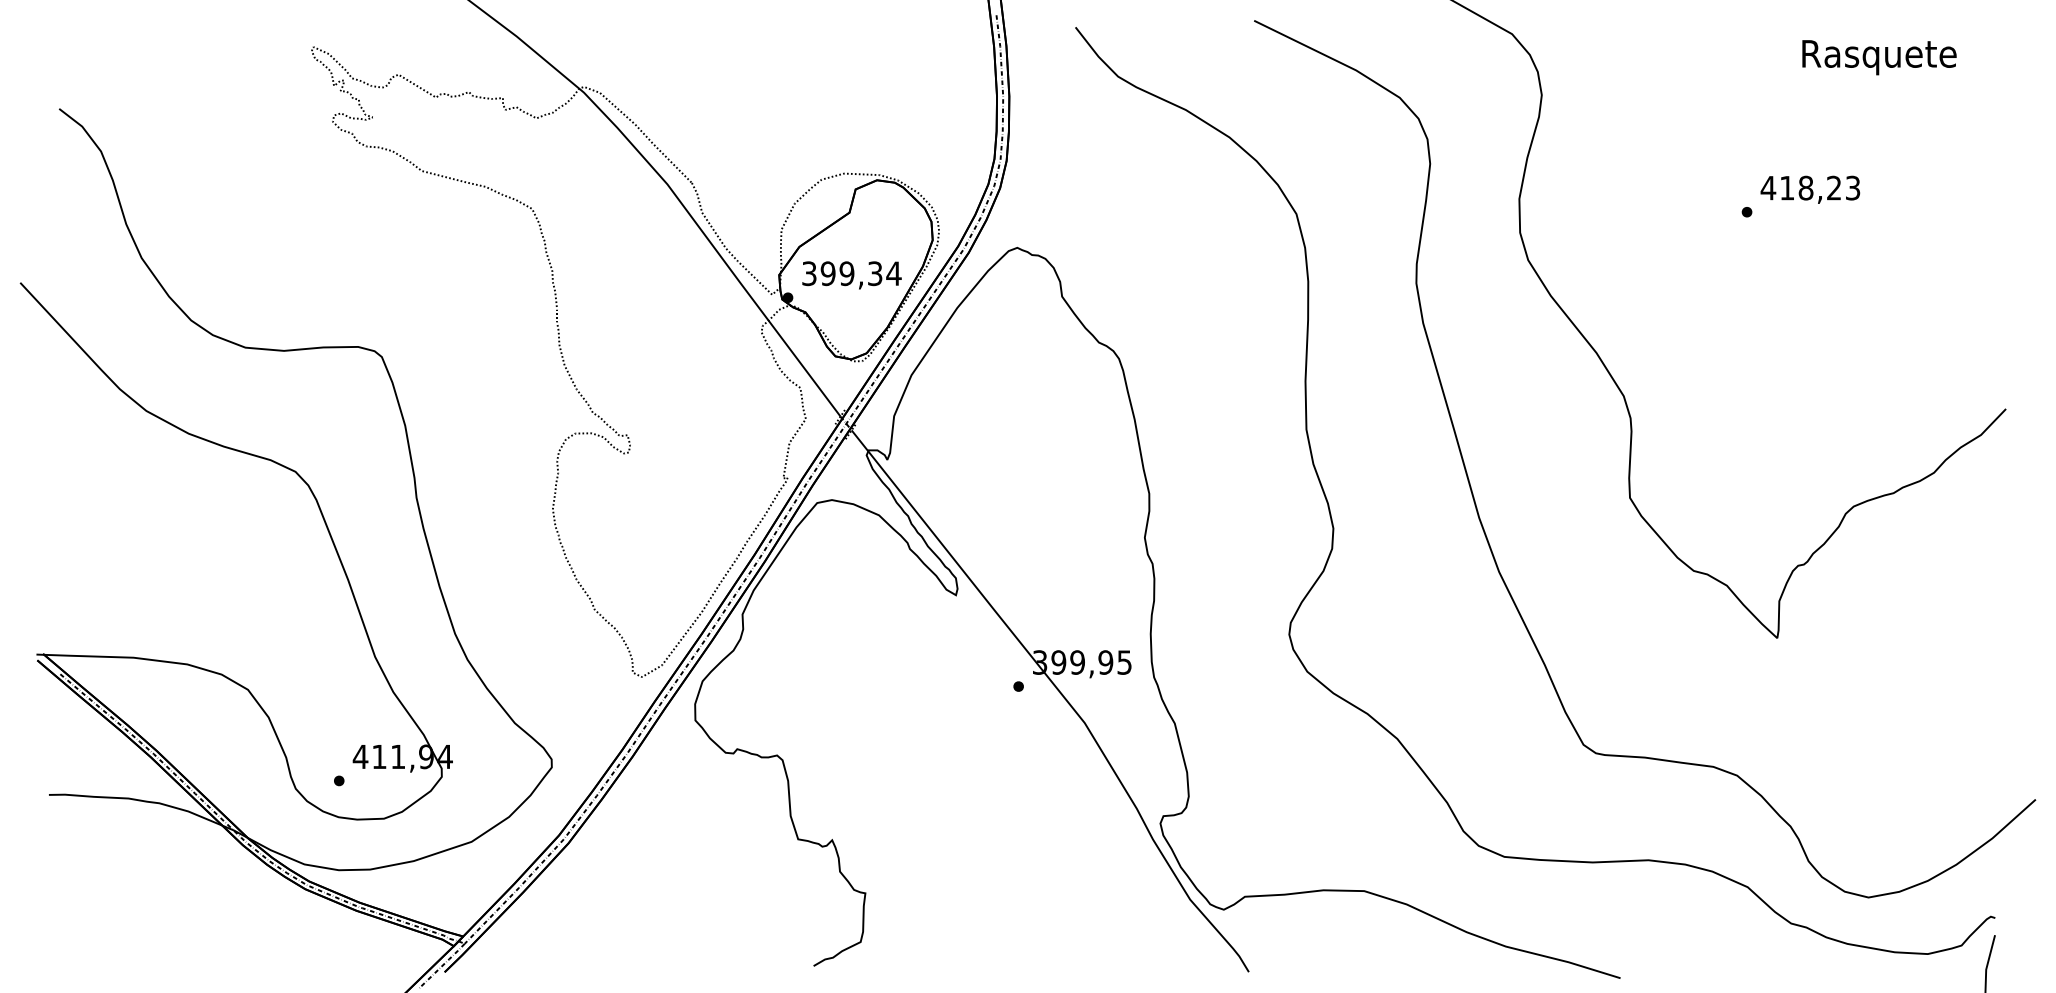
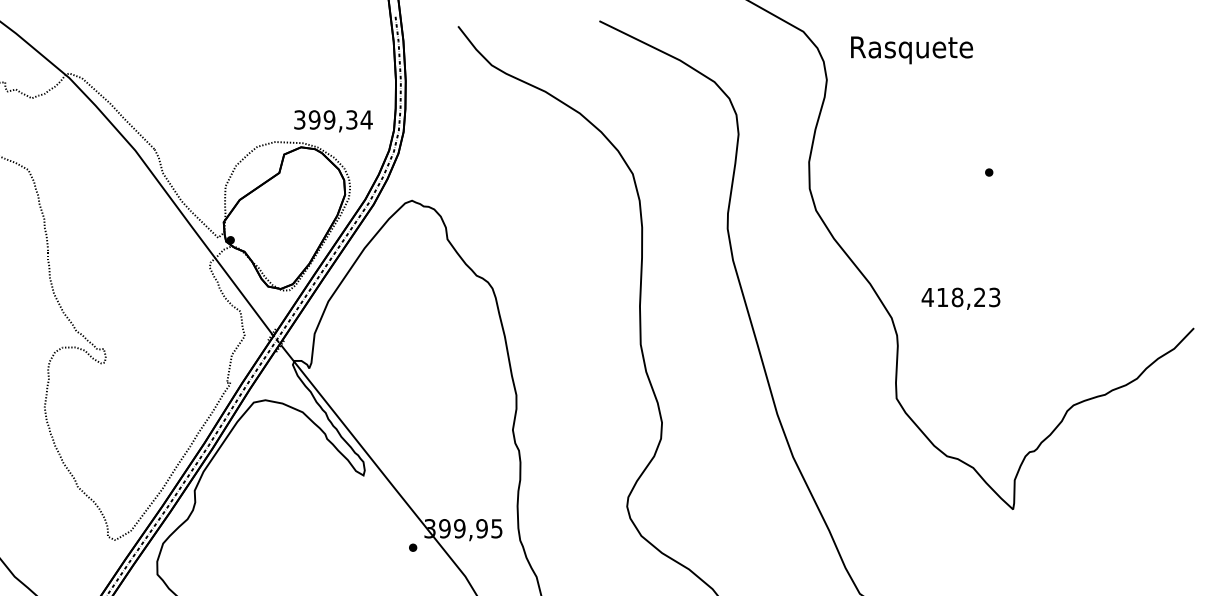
text: (1879, 57) -> (912, 50), moved
text: (1810, 189) -> (961, 298), moved
text: (851, 275) -> (333, 121), moved

